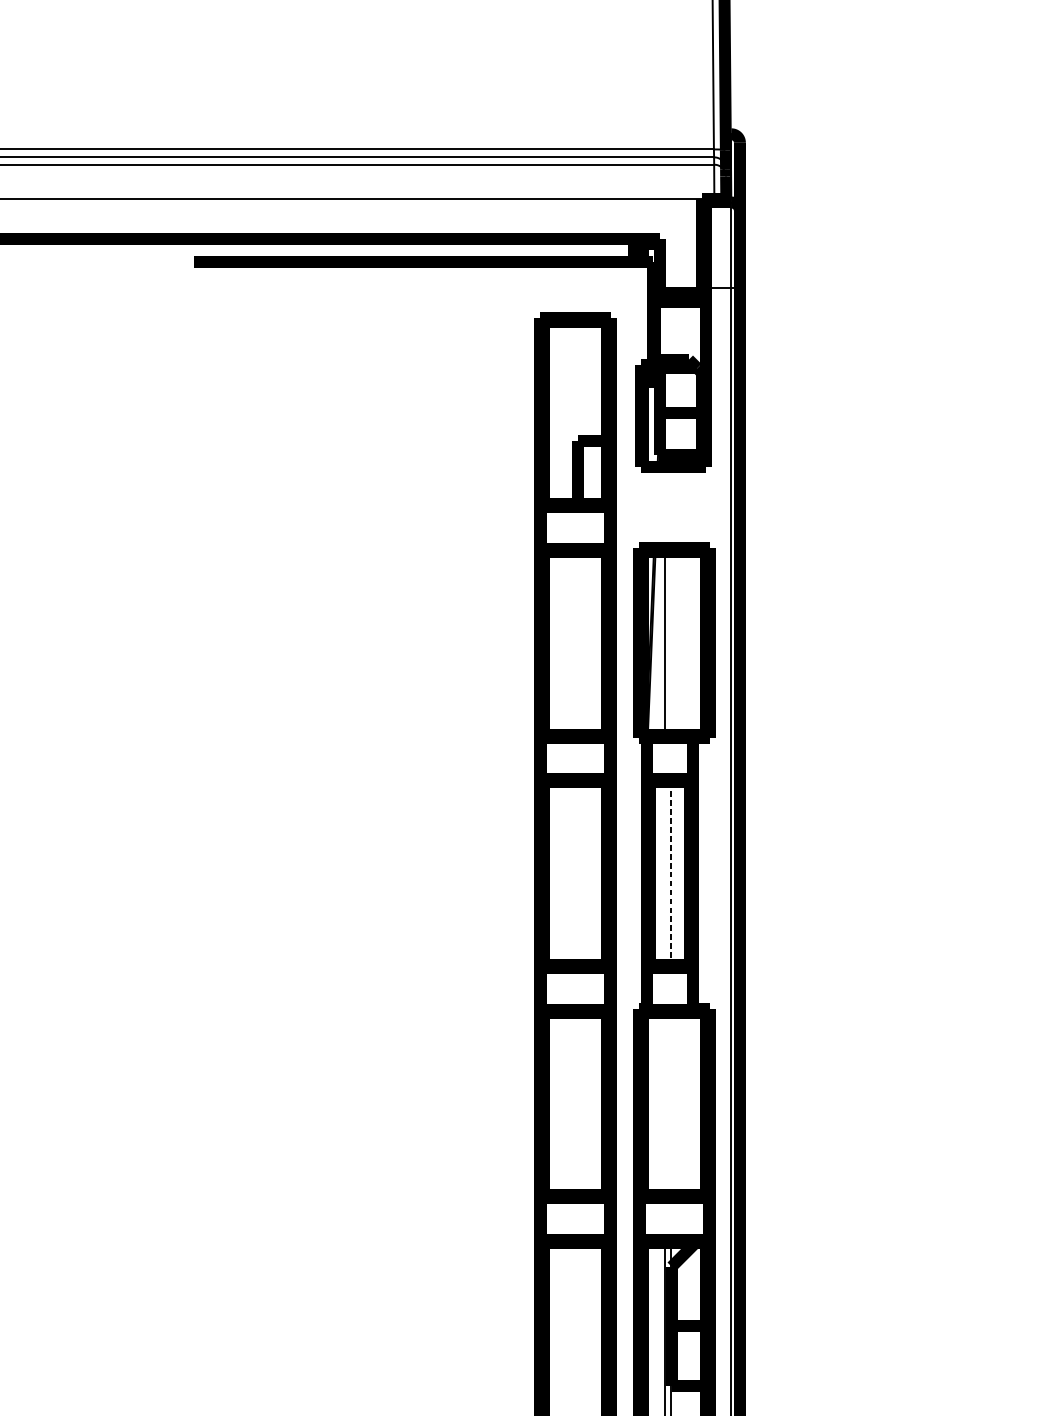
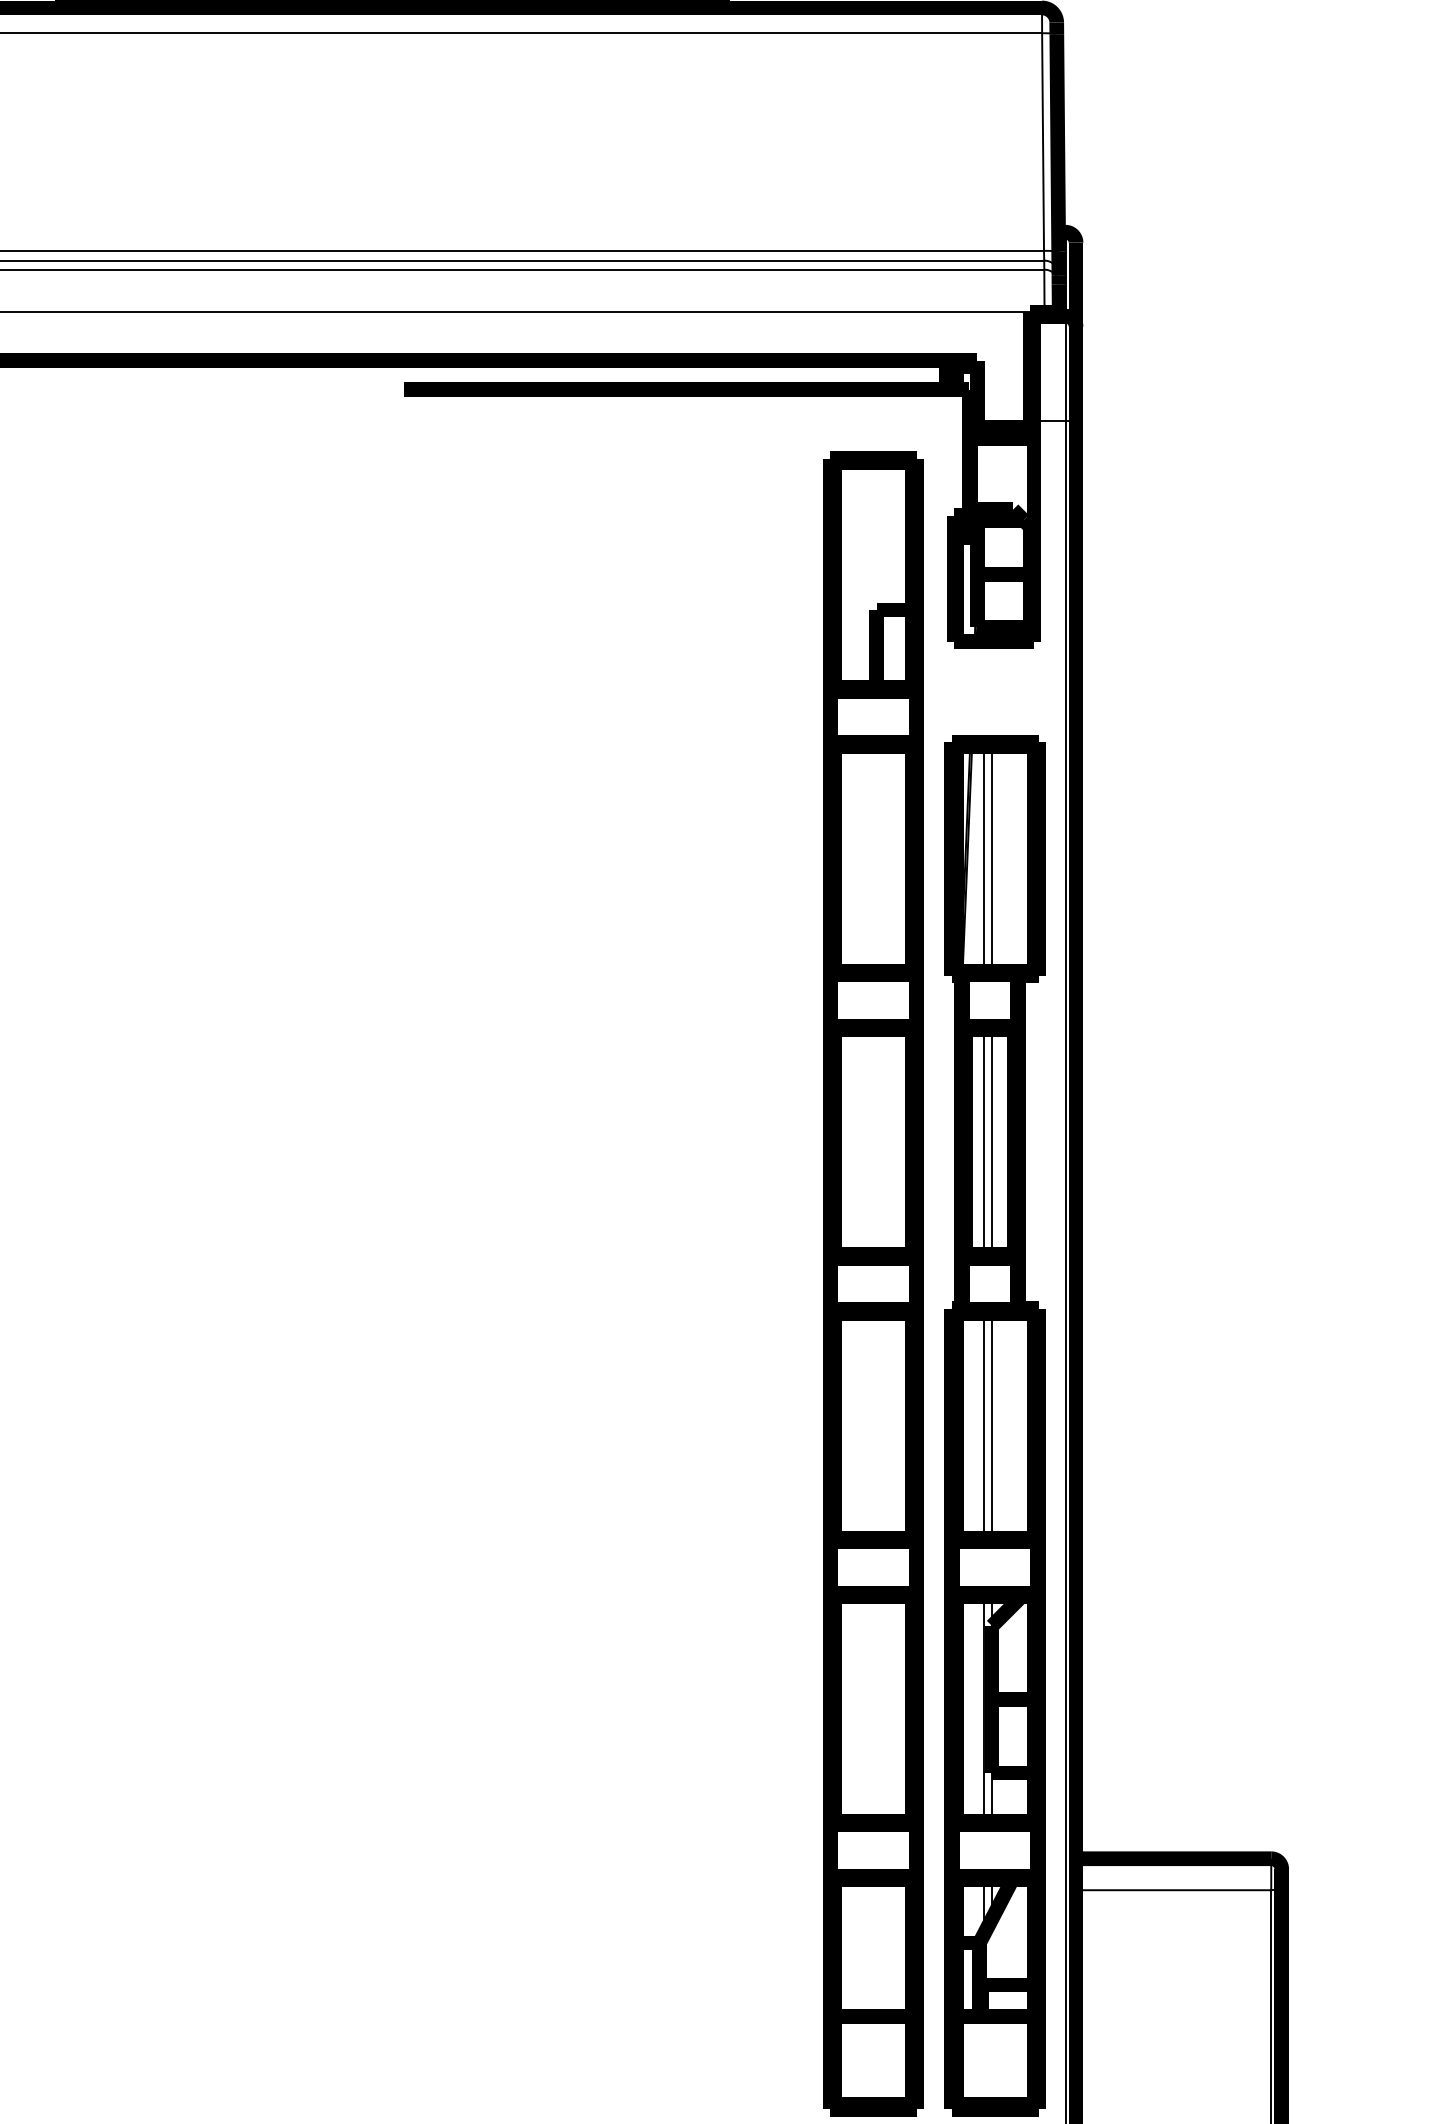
line: (671, 643) -> (991, 858), added
line: (664, 873) -> (983, 1141), added
line: (671, 873) -> (991, 1142), dashed -> solid
line: (664, 1103) -> (983, 1425), added
line: (671, 1103) -> (991, 1425), added

